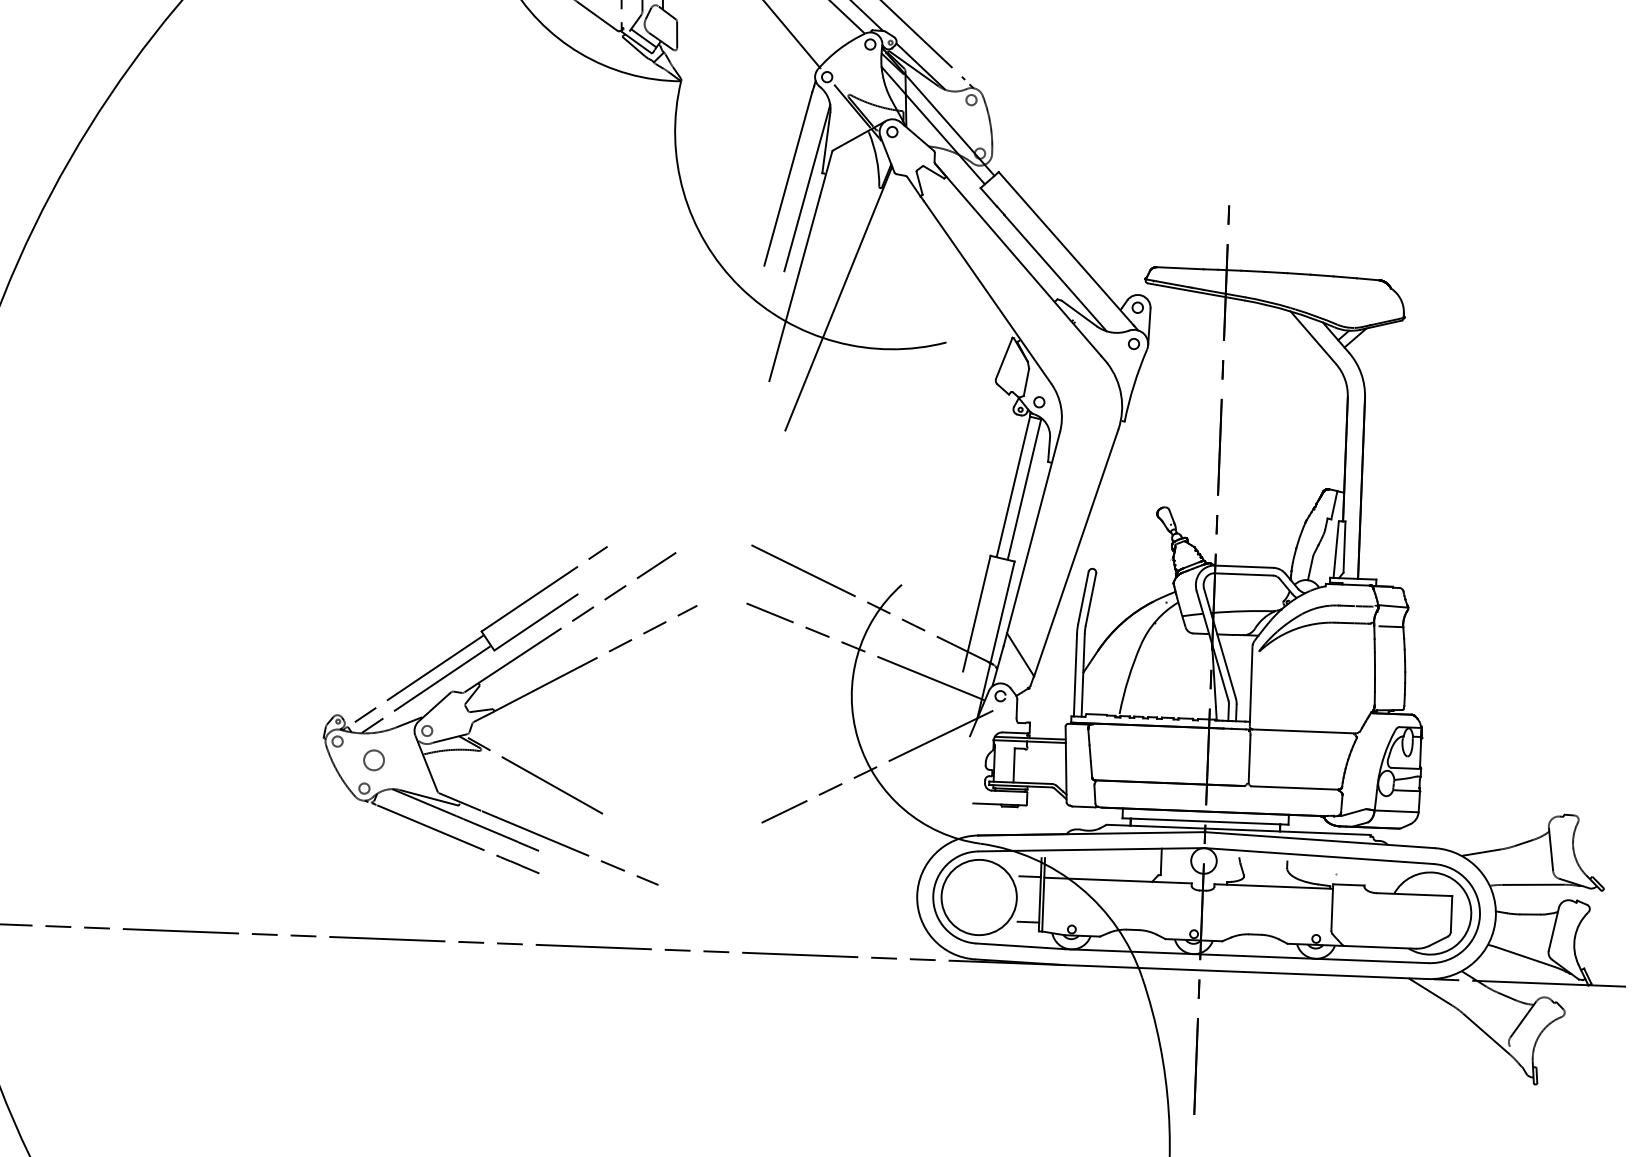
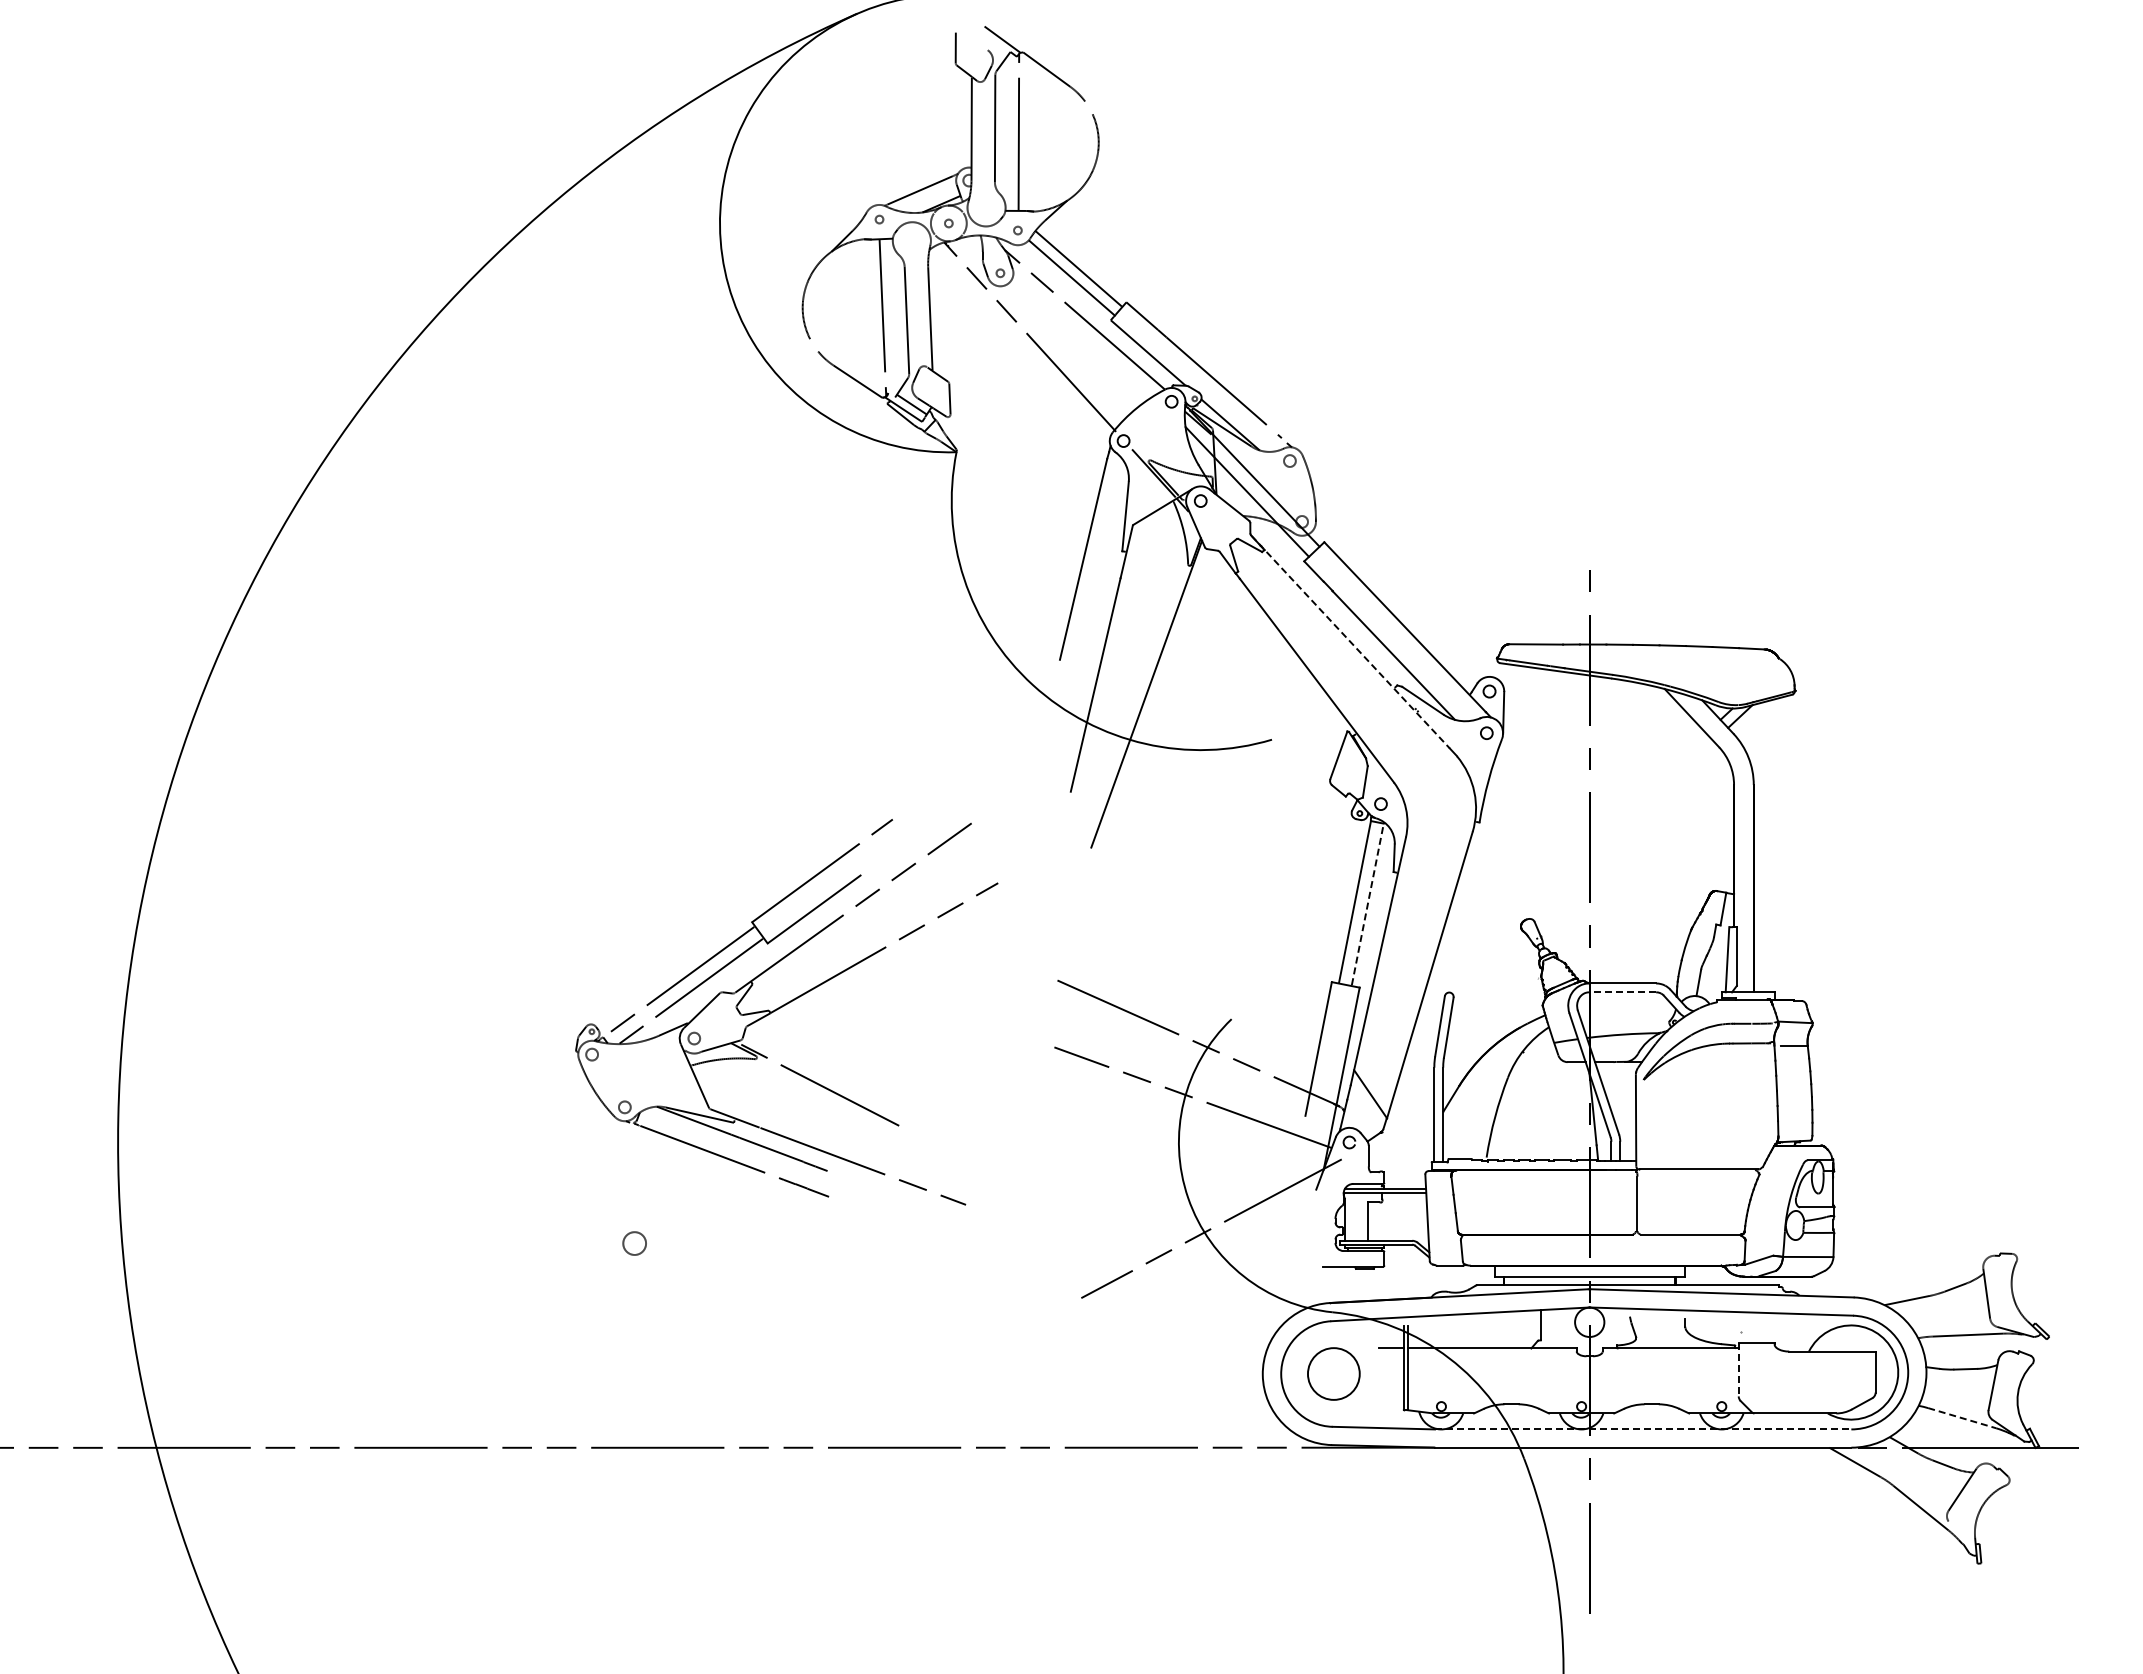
line: (807, 187) -> (1105, 568), removed
line: (1019, 260) -> (1351, 642), solid -> dashed
line: (1024, 488) -> (1367, 903), solid -> dashed
line: (1243, 574) -> (1622, 992), solid -> dashed
part: (506, 706) -> (784, 1006), moved
circle: (978, 897) -> (1333, 1373), size x0.6
line: (1332, 907) -> (1738, 1369), solid -> dashed
line: (1027, 922) -> (1390, 1400), removed
line: (1247, 956) -> (1643, 1429), solid -> dashed
line: (1525, 957) -> (1962, 1418), solid -> dashed

